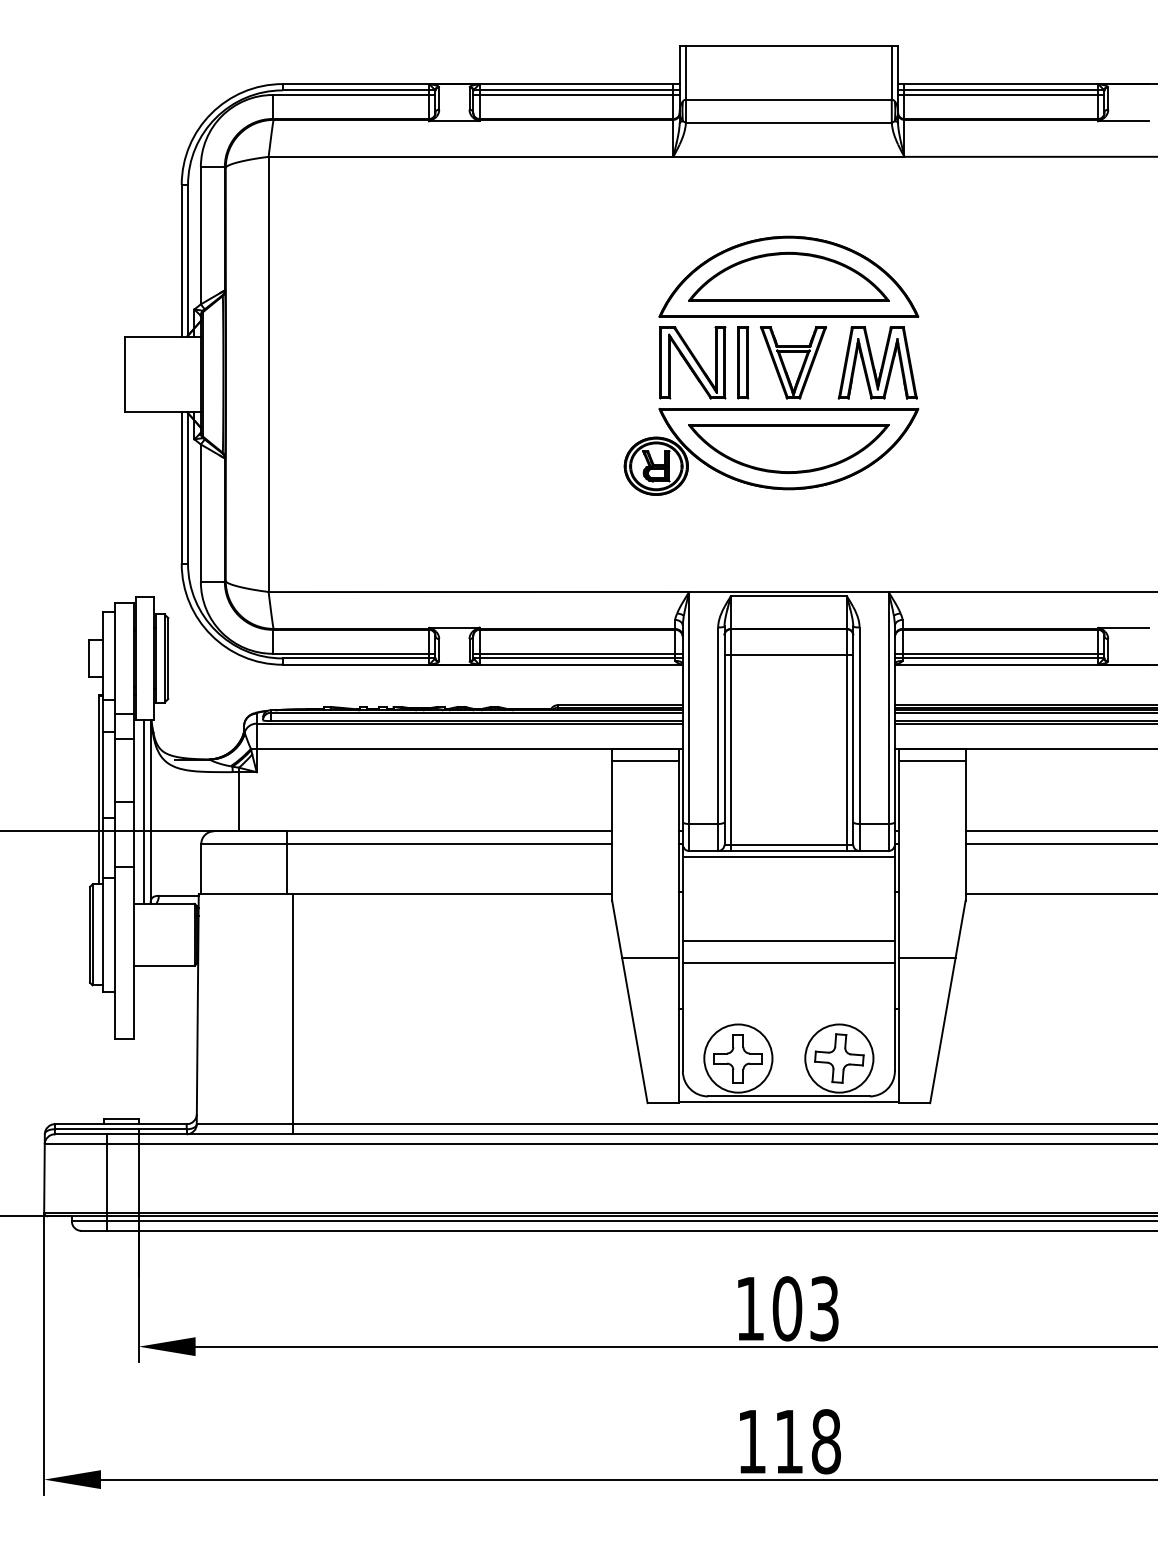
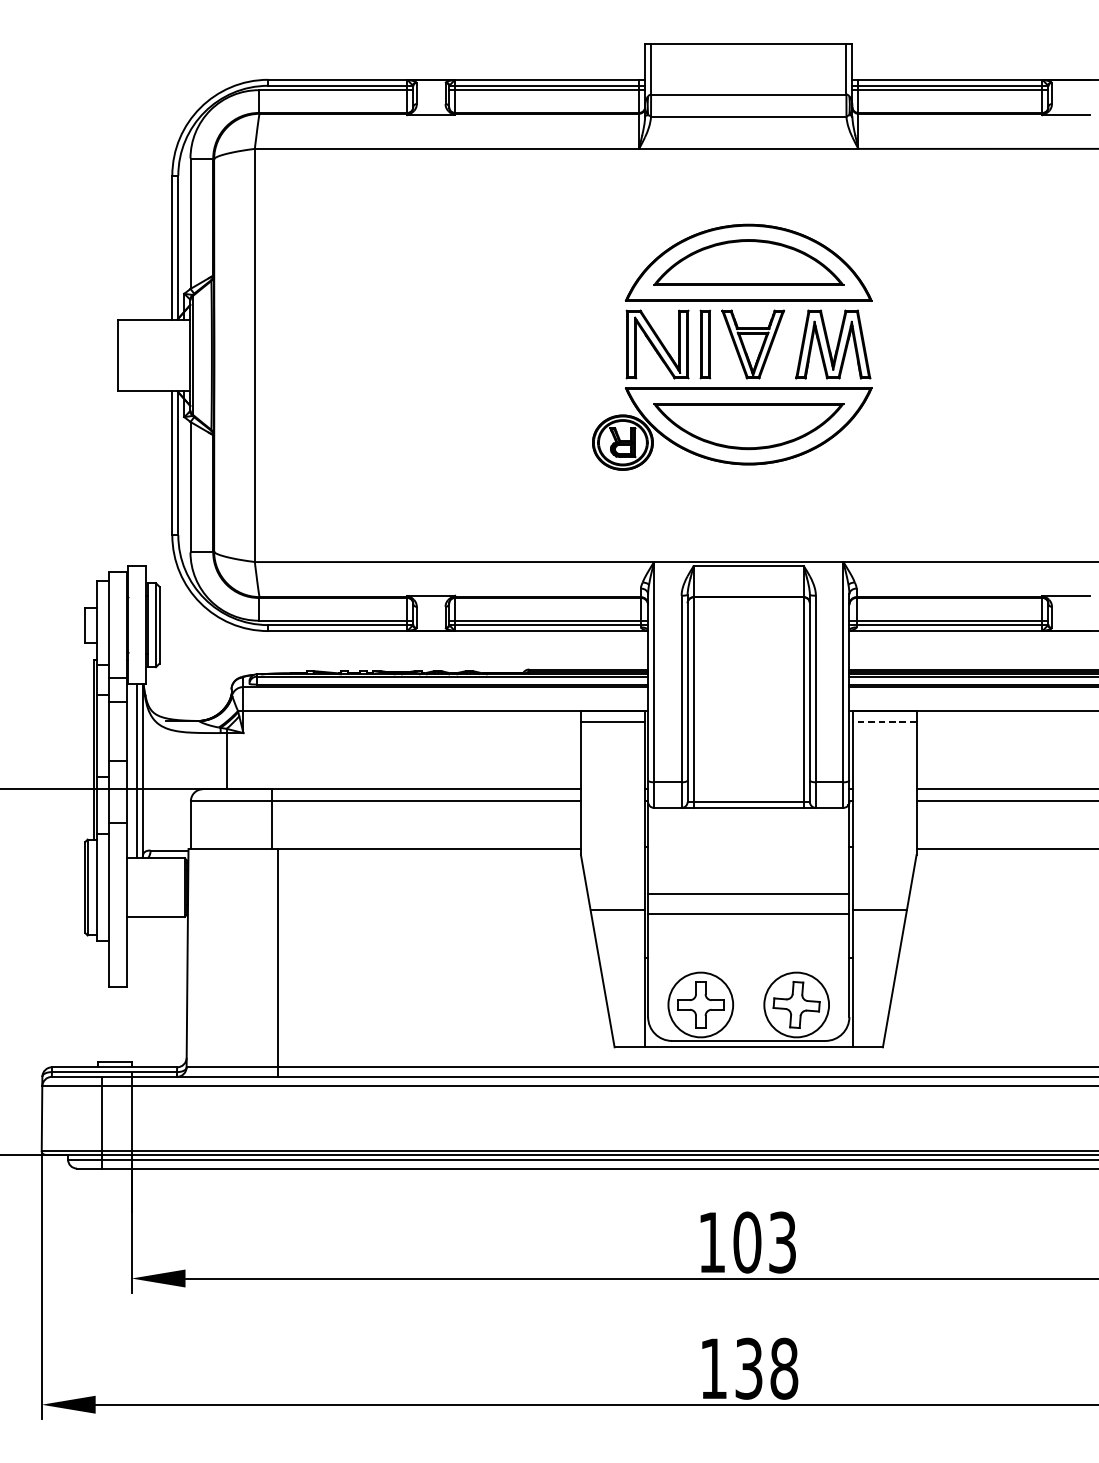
line: (788, 654) -> (748, 621), removed
line: (931, 760) -> (884, 722), solid -> dashed
line: (788, 857) -> (748, 814), removed
text: (789, 1441) -> (749, 1368), 118 -> 138

